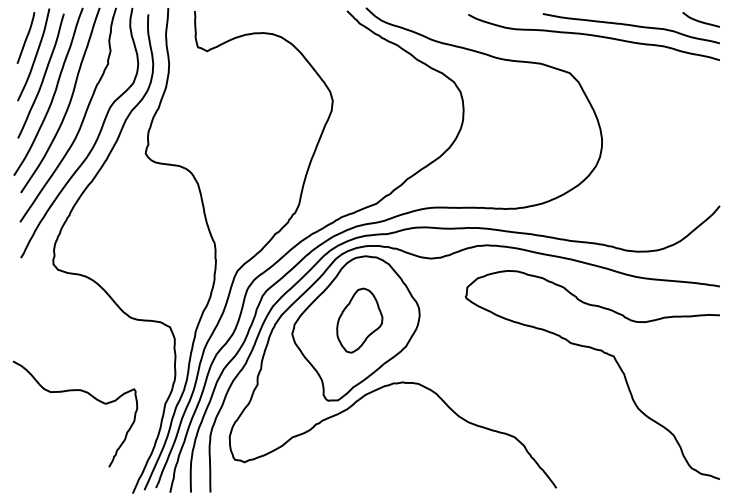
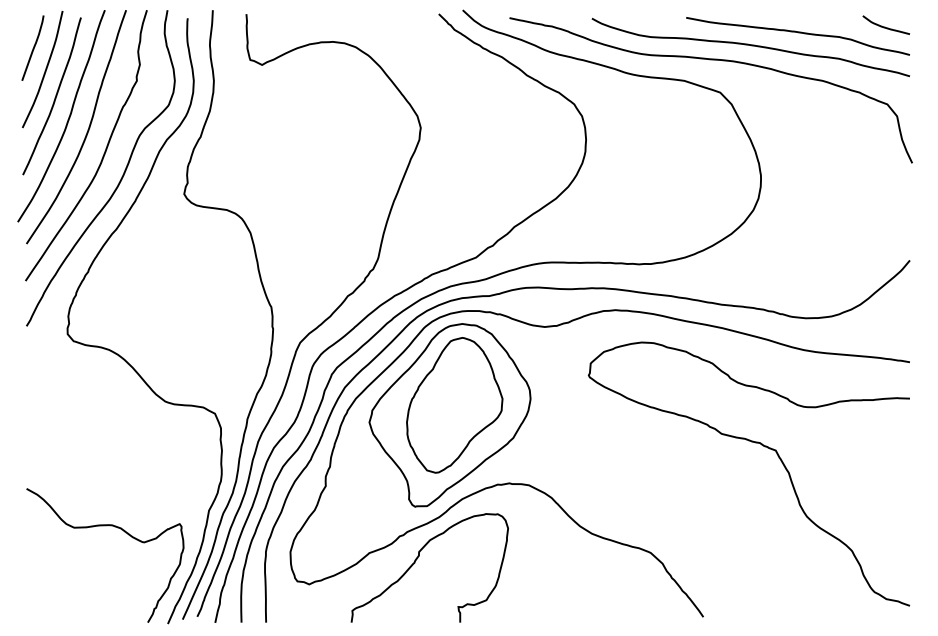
curve: (562, 47) -> (710, 60), added
part: (359, 320) -> (454, 405), size x1.67
curve: (75, 391) -> (105, 526), moved
curve: (331, 441) -> (418, 558), added

